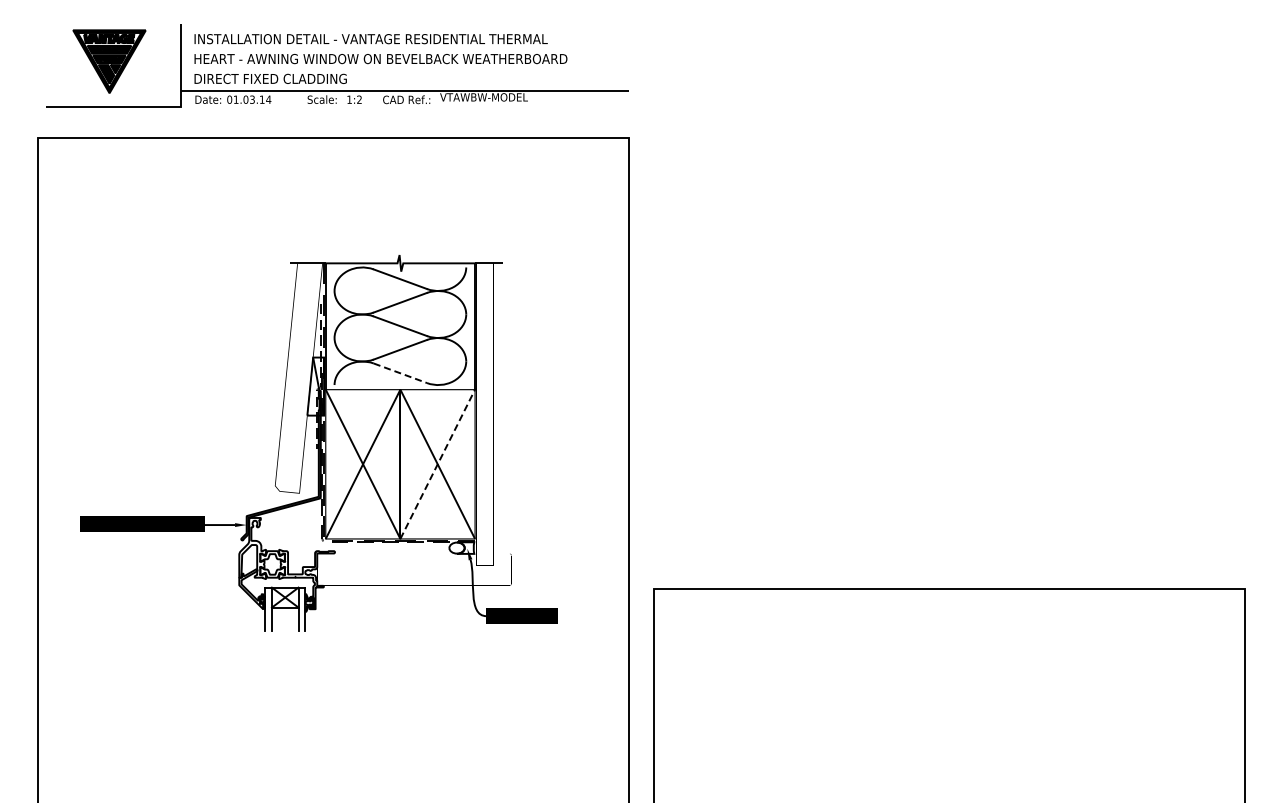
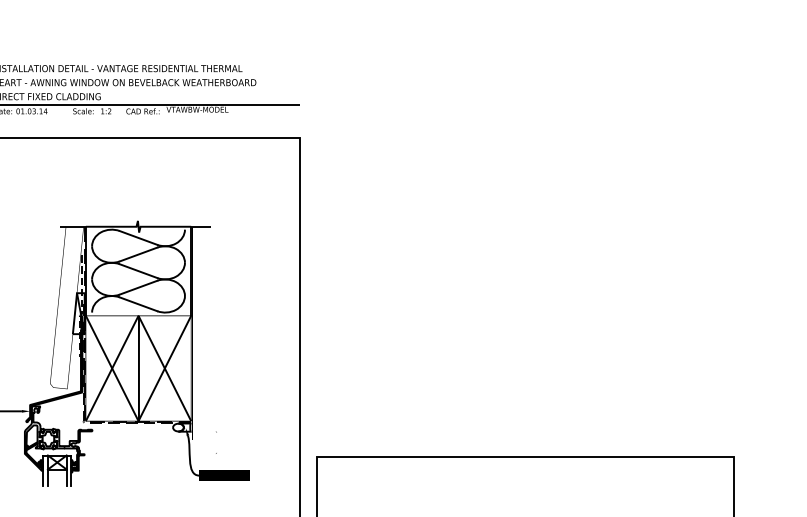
line: (400, 373) -> (138, 304), dashed -> solid
line: (437, 463) -> (164, 367), dashed -> solid

